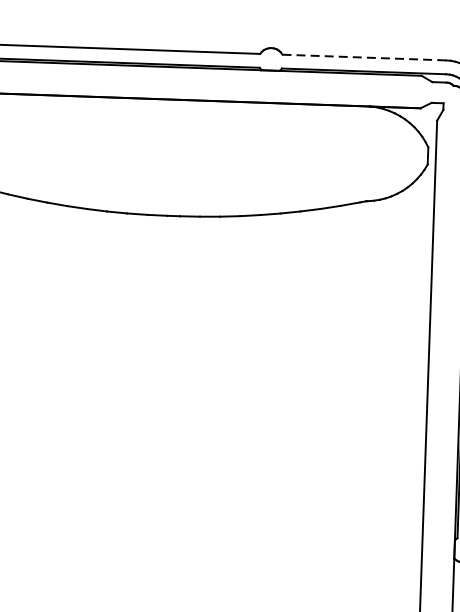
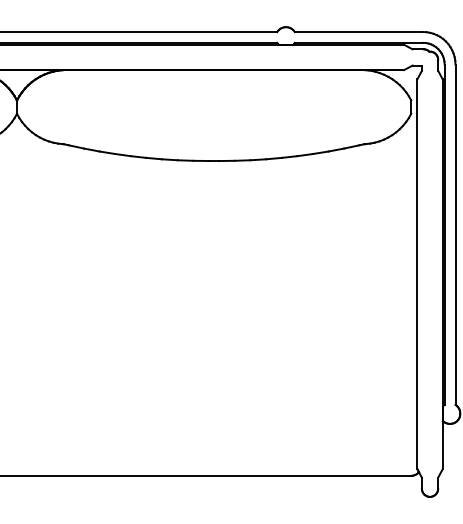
line: (365, 58) -> (359, 32), dashed -> solid

